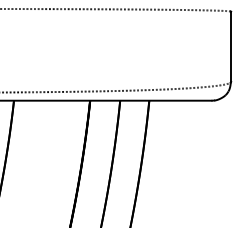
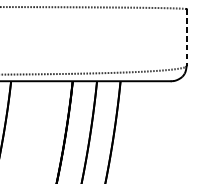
line: (231, 47) -> (187, 38), solid -> dashed

